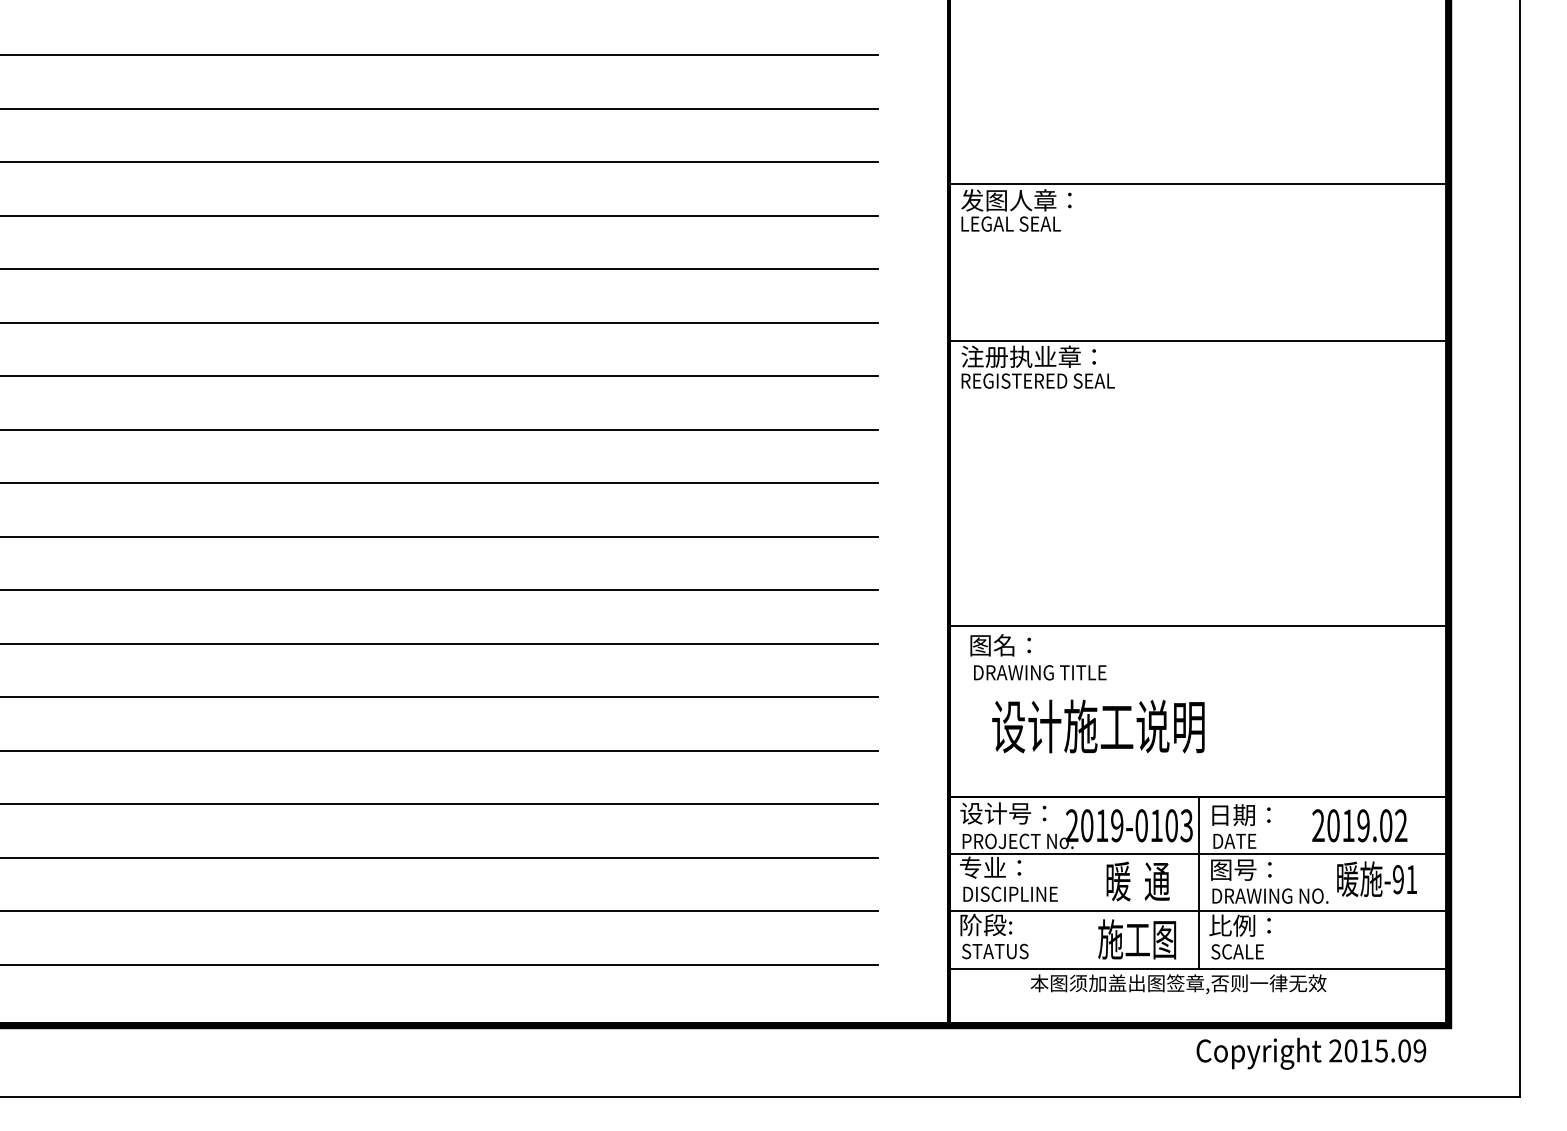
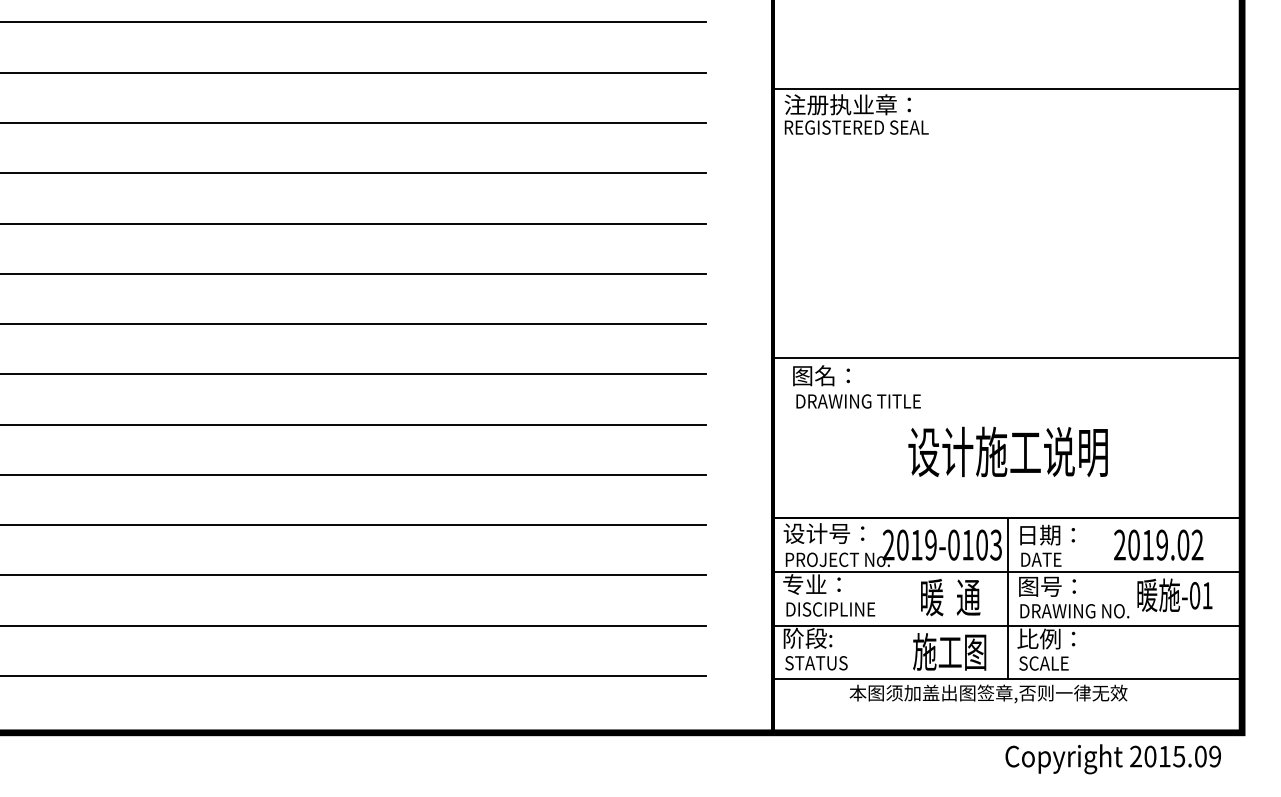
text: (1098, 726) -> (1008, 451), moved
text: (1398, 879) -> (1195, 595), -91 -> -01

